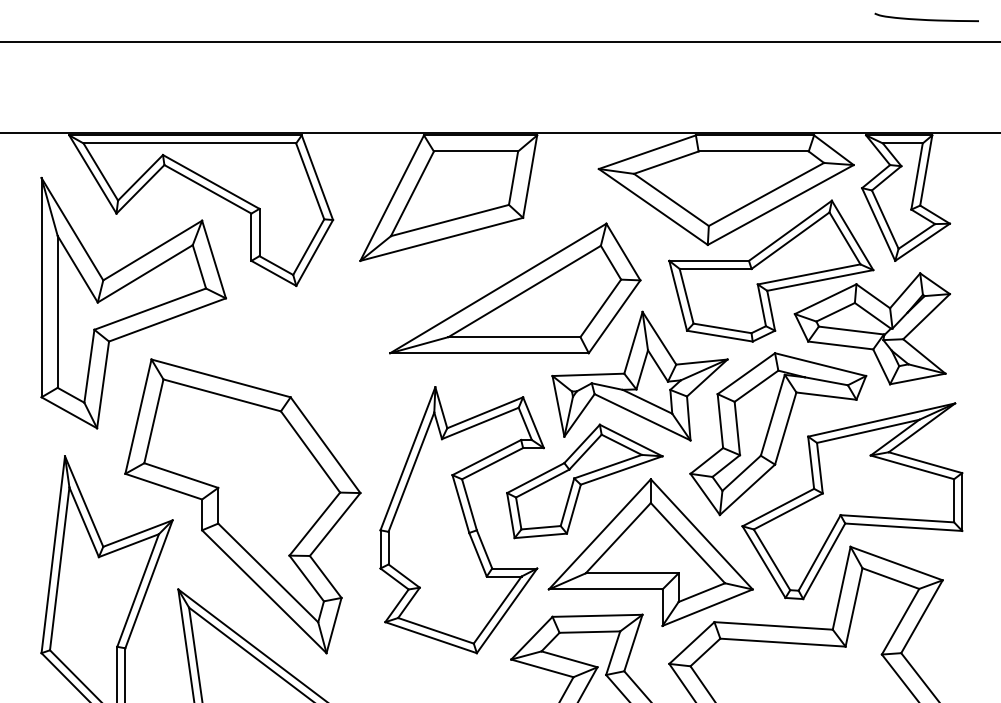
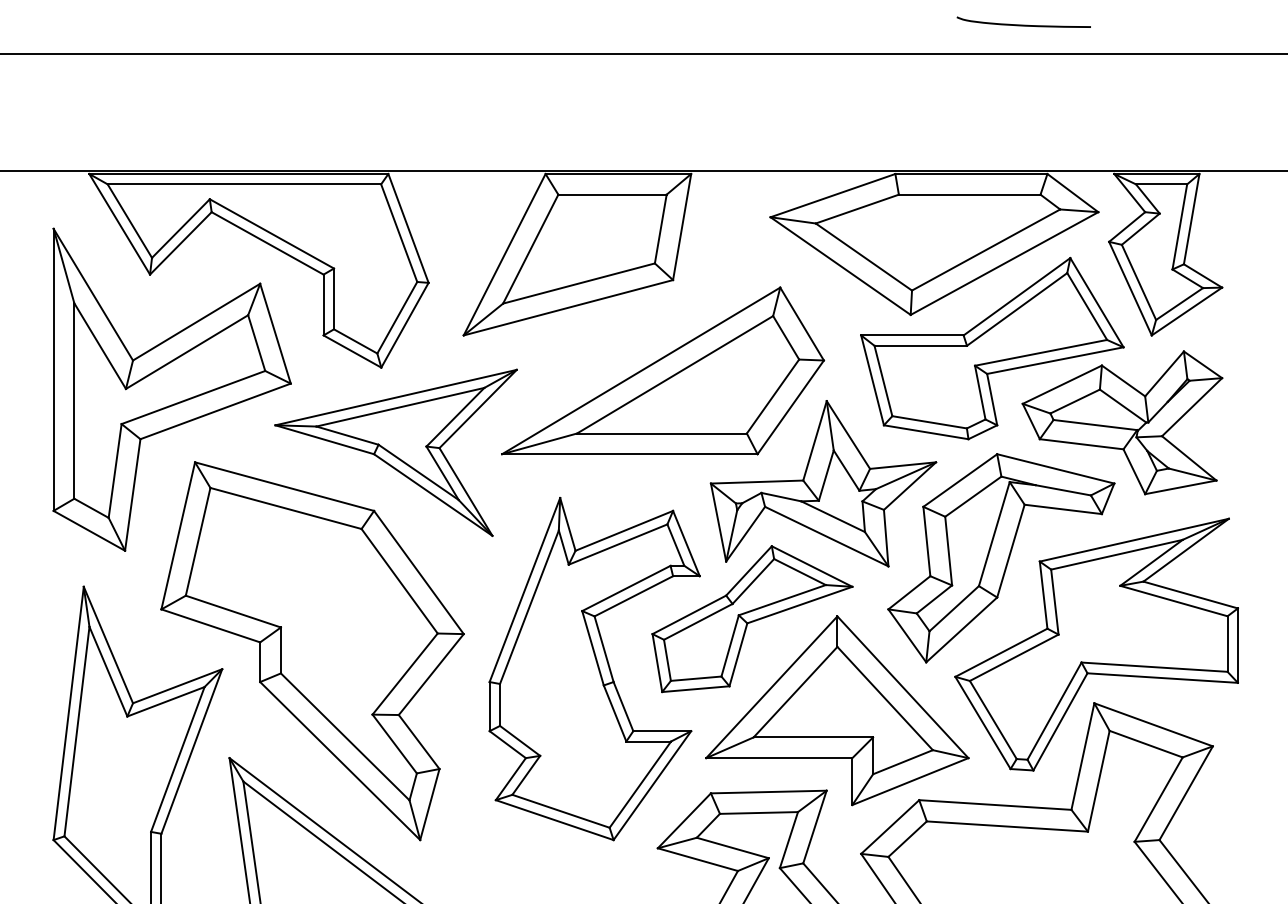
curve: (926, 19) -> (1023, 24), moved
part: (307, 351) -> (395, 452), added

